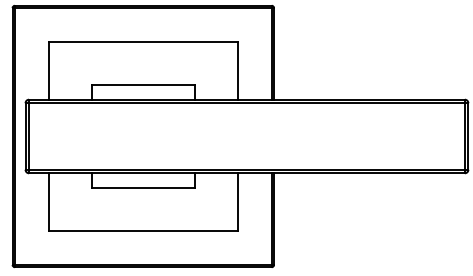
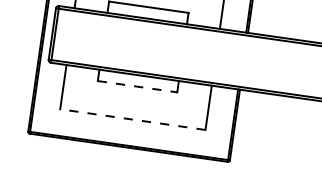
line: (143, 188) -> (137, 87), solid -> dashed
line: (142, 230) -> (132, 119), solid -> dashed

